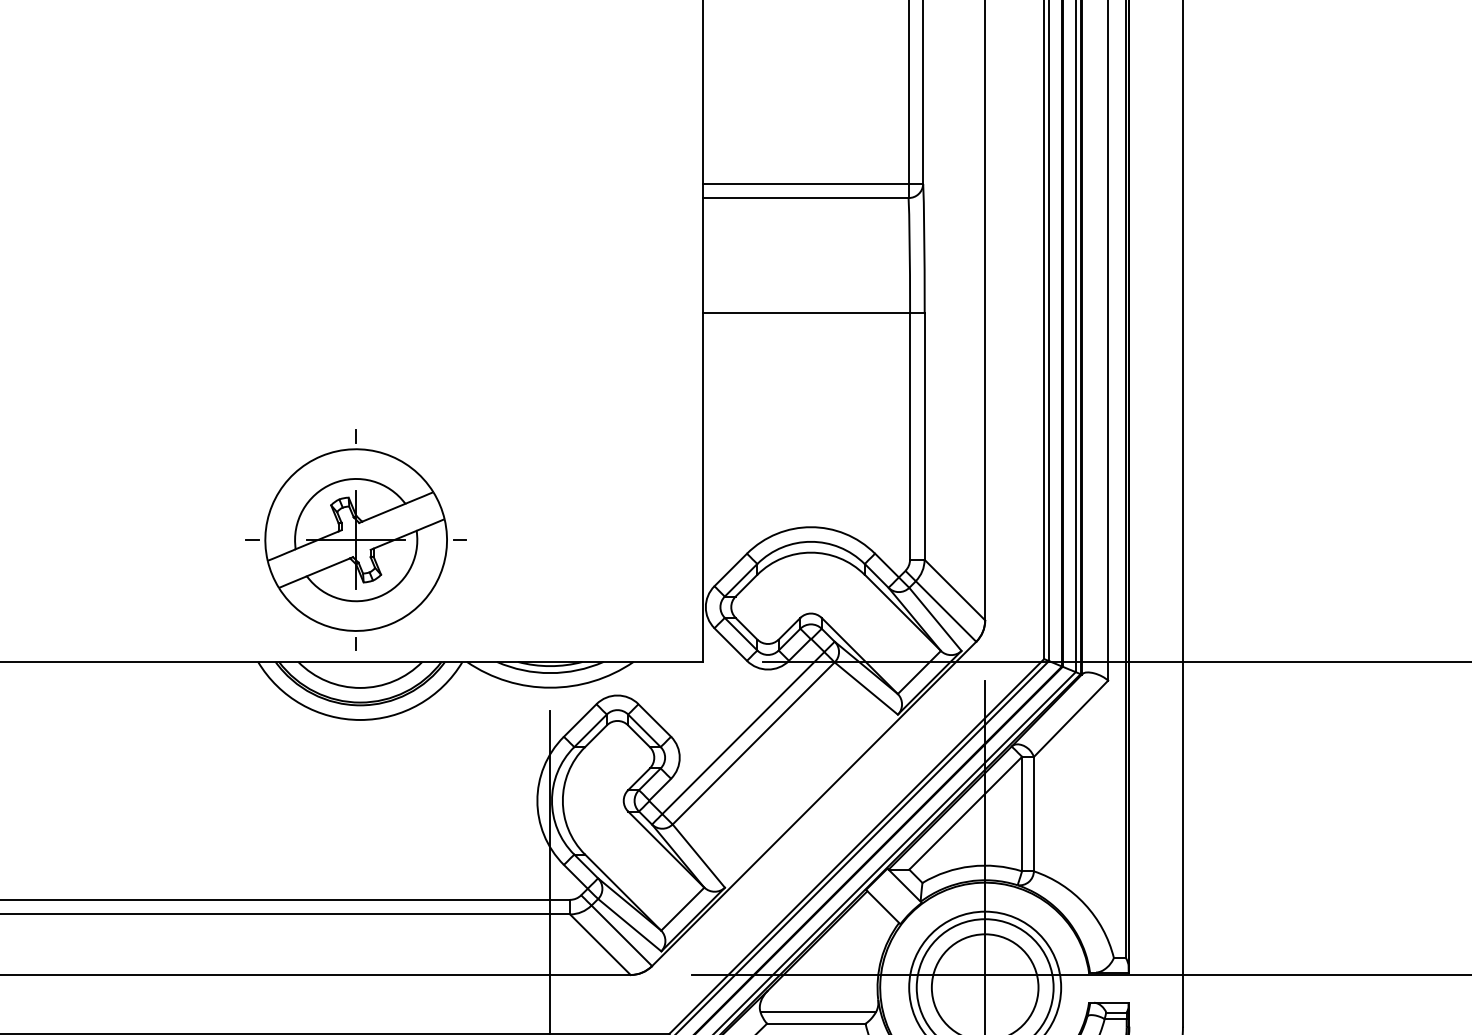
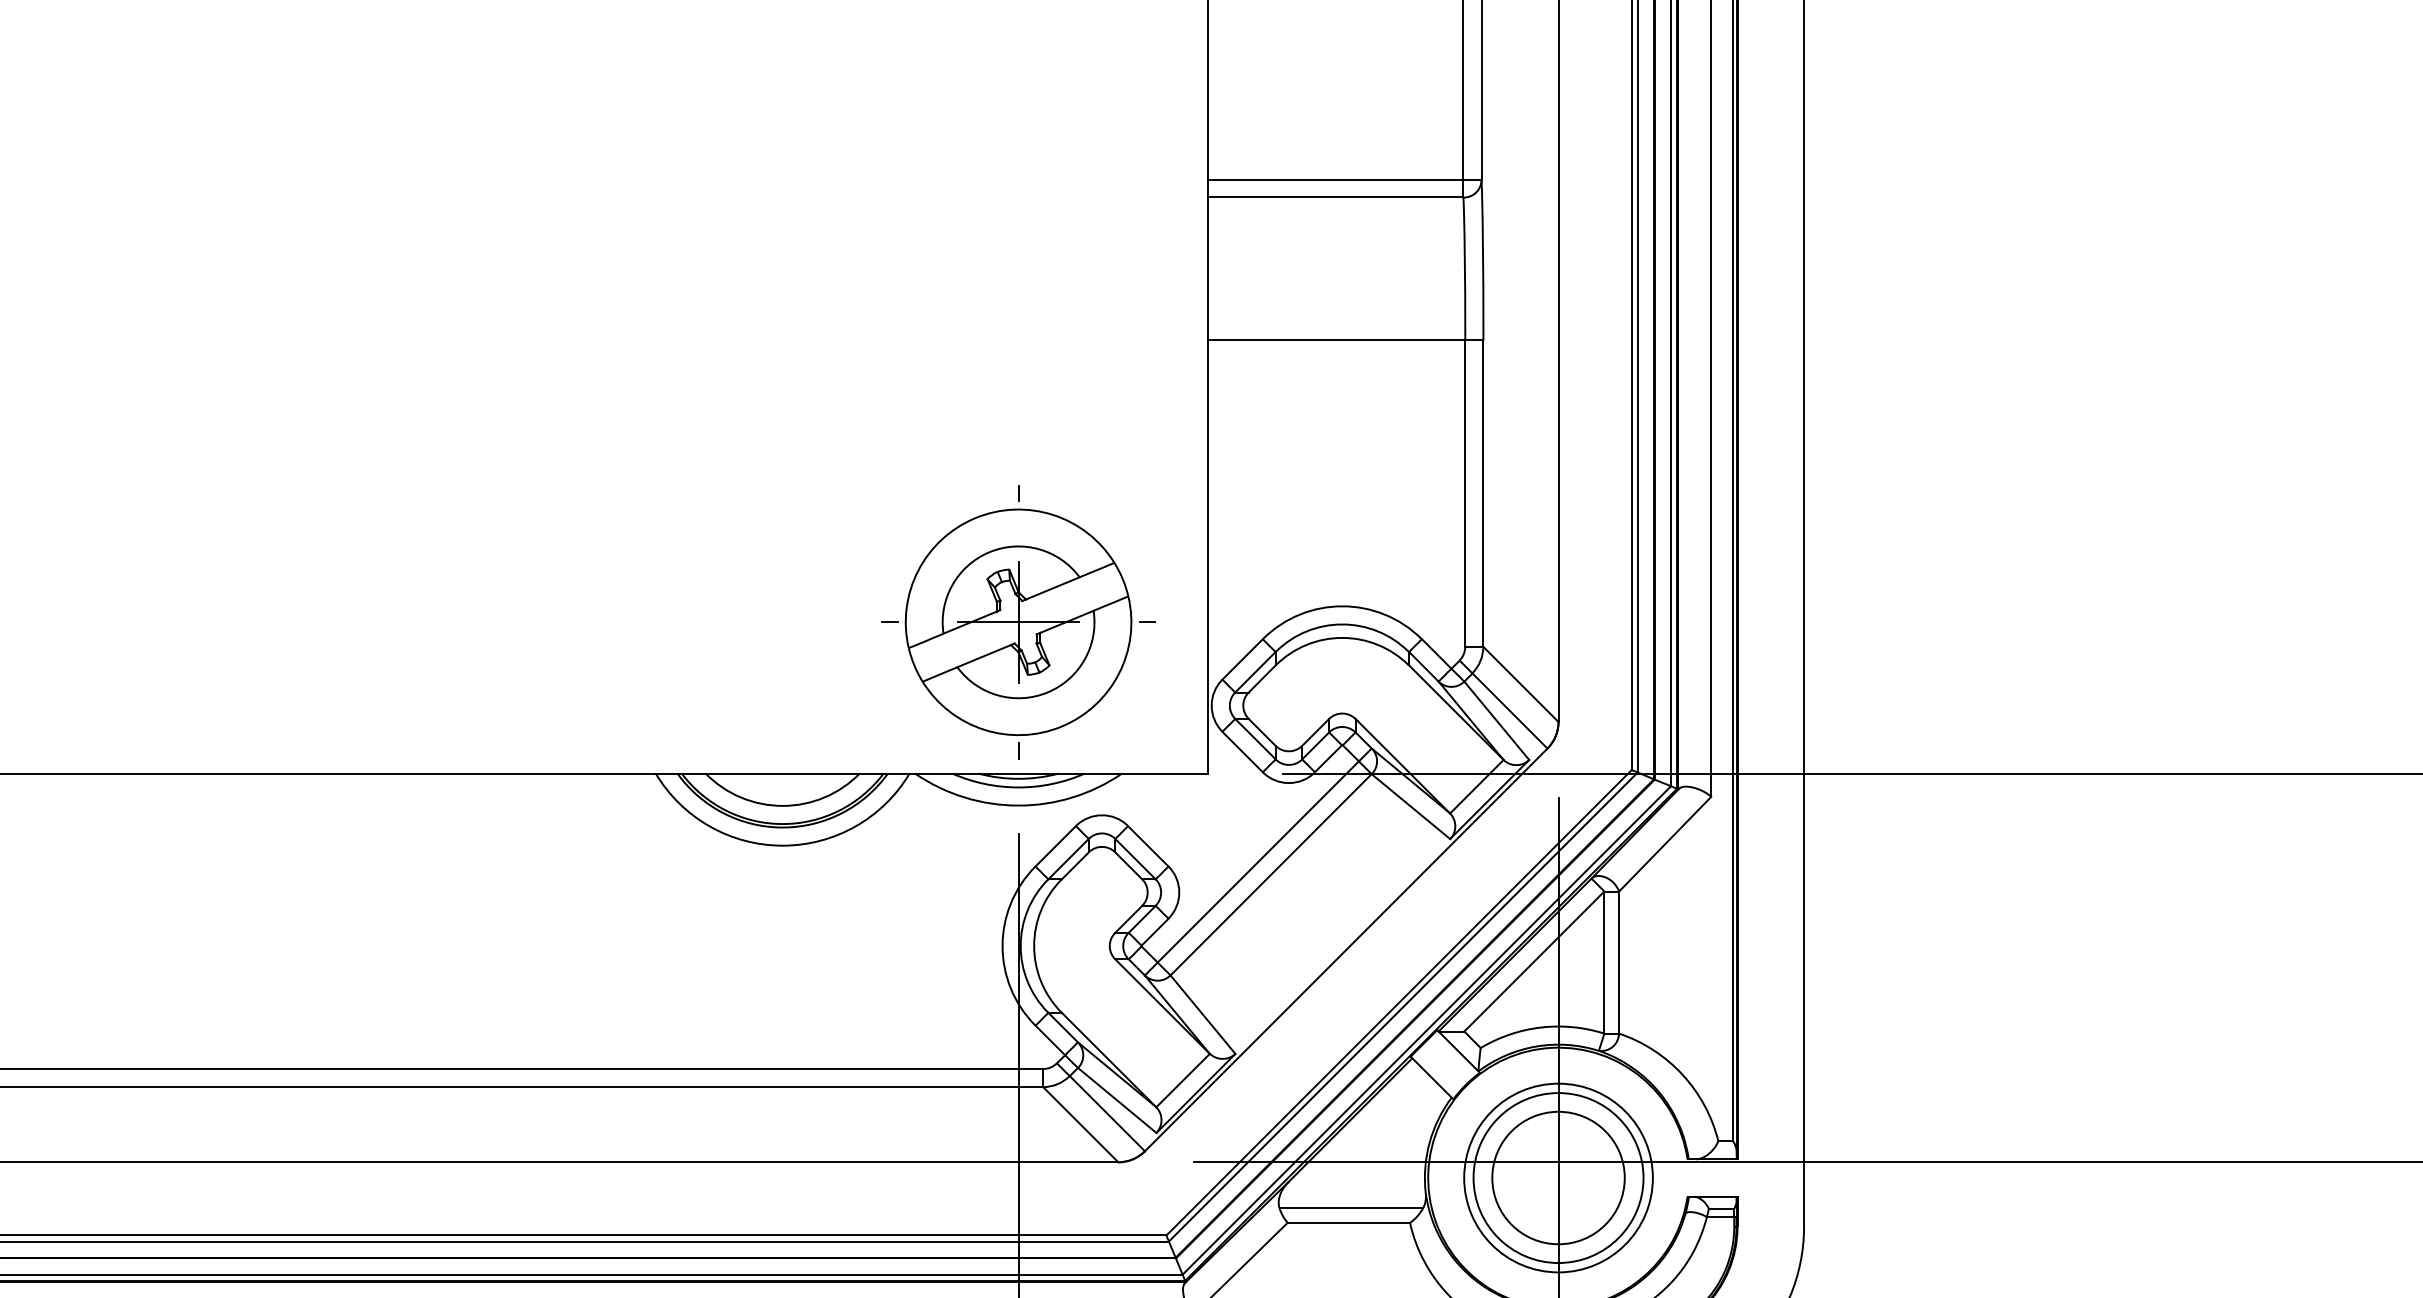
part: (356, 540) -> (1018, 622), moved

